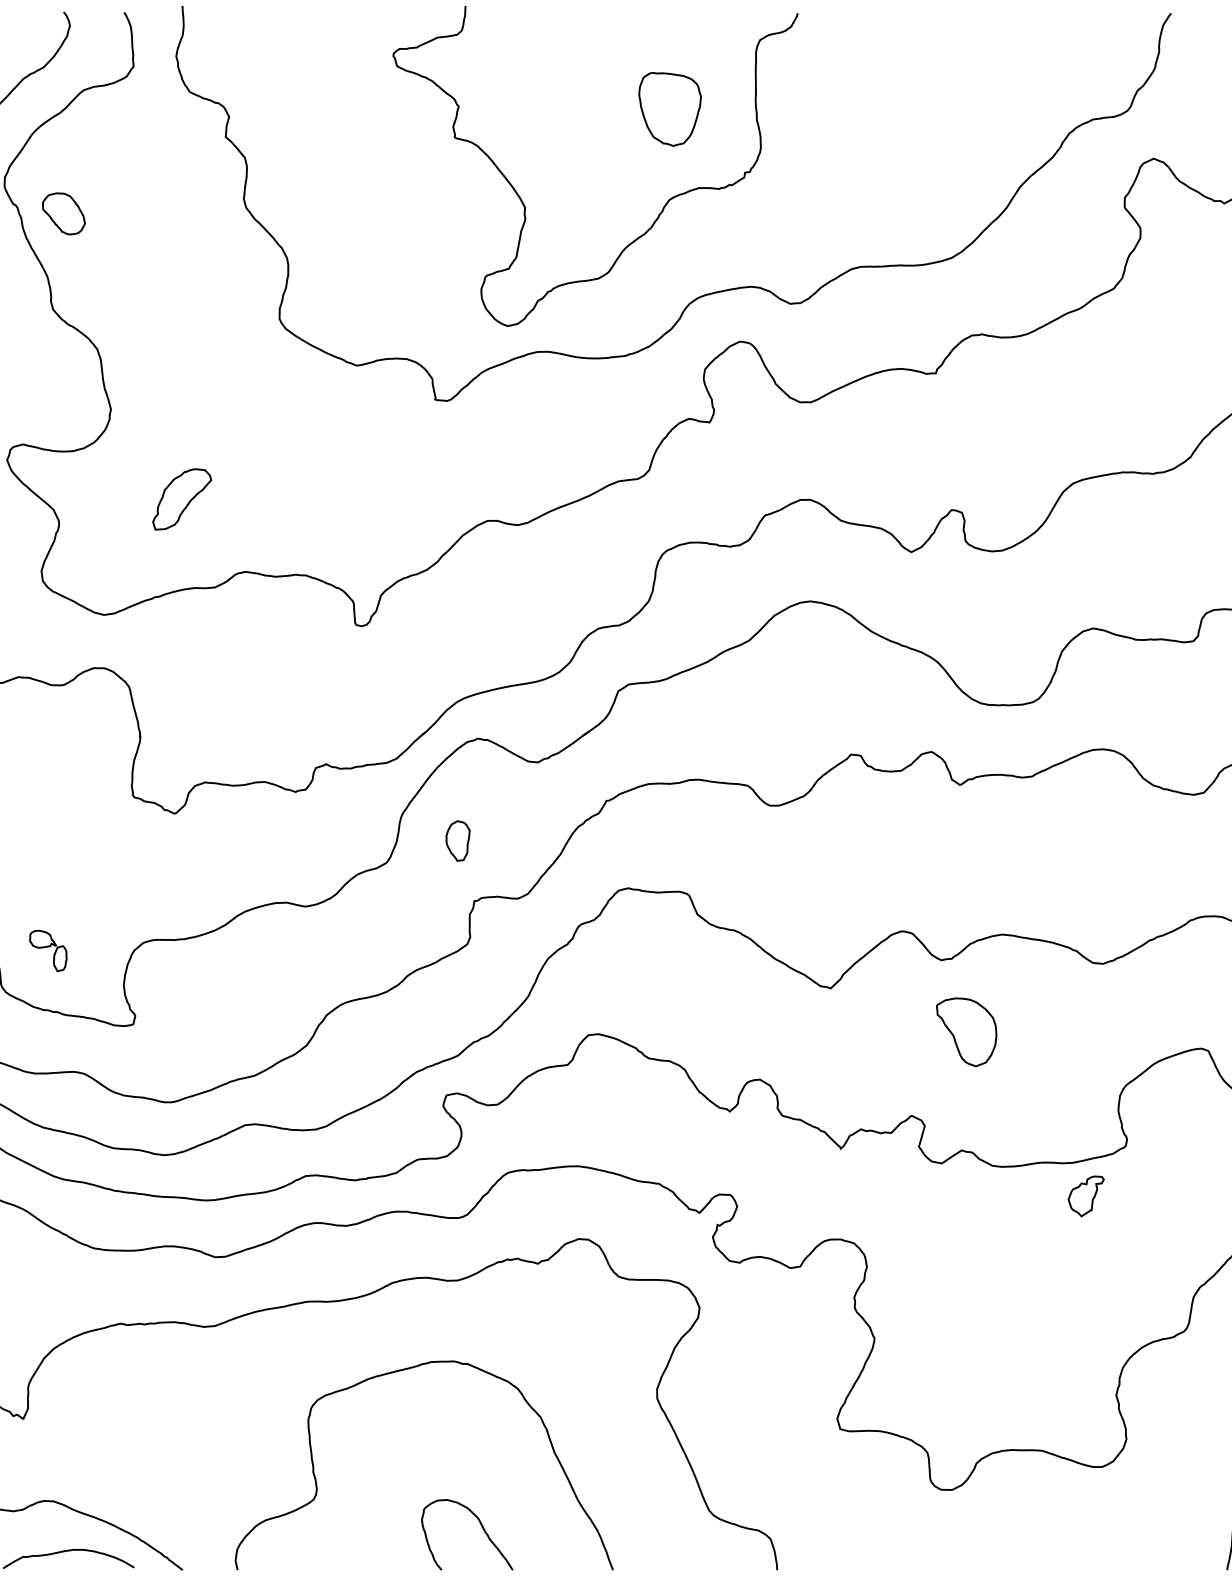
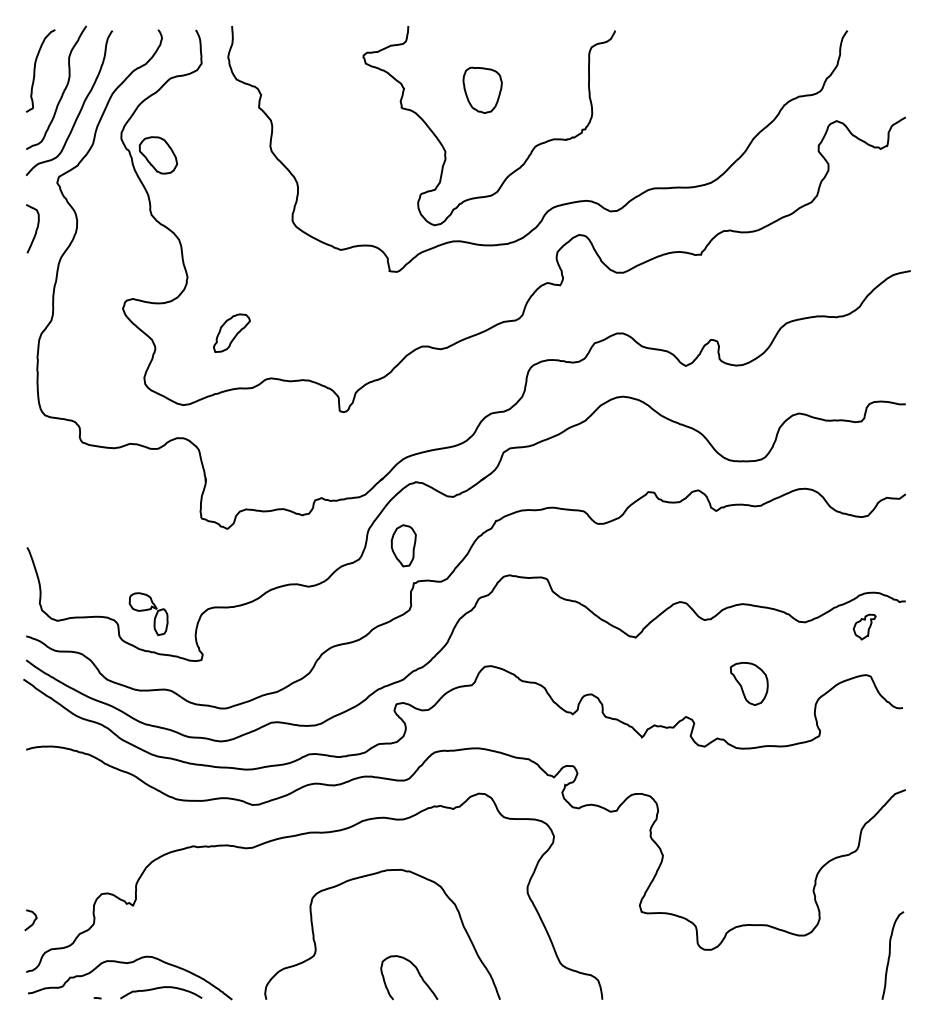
part: (669, 107) -> (482, 89), moved
part: (62, 213) -> (157, 155), size x1.43
part: (457, 840) -> (403, 545), size x1.67
part: (48, 951) -> (148, 614), size x1.67
part: (966, 1031) -> (749, 683), moved
part: (1085, 1195) -> (864, 626), moved

